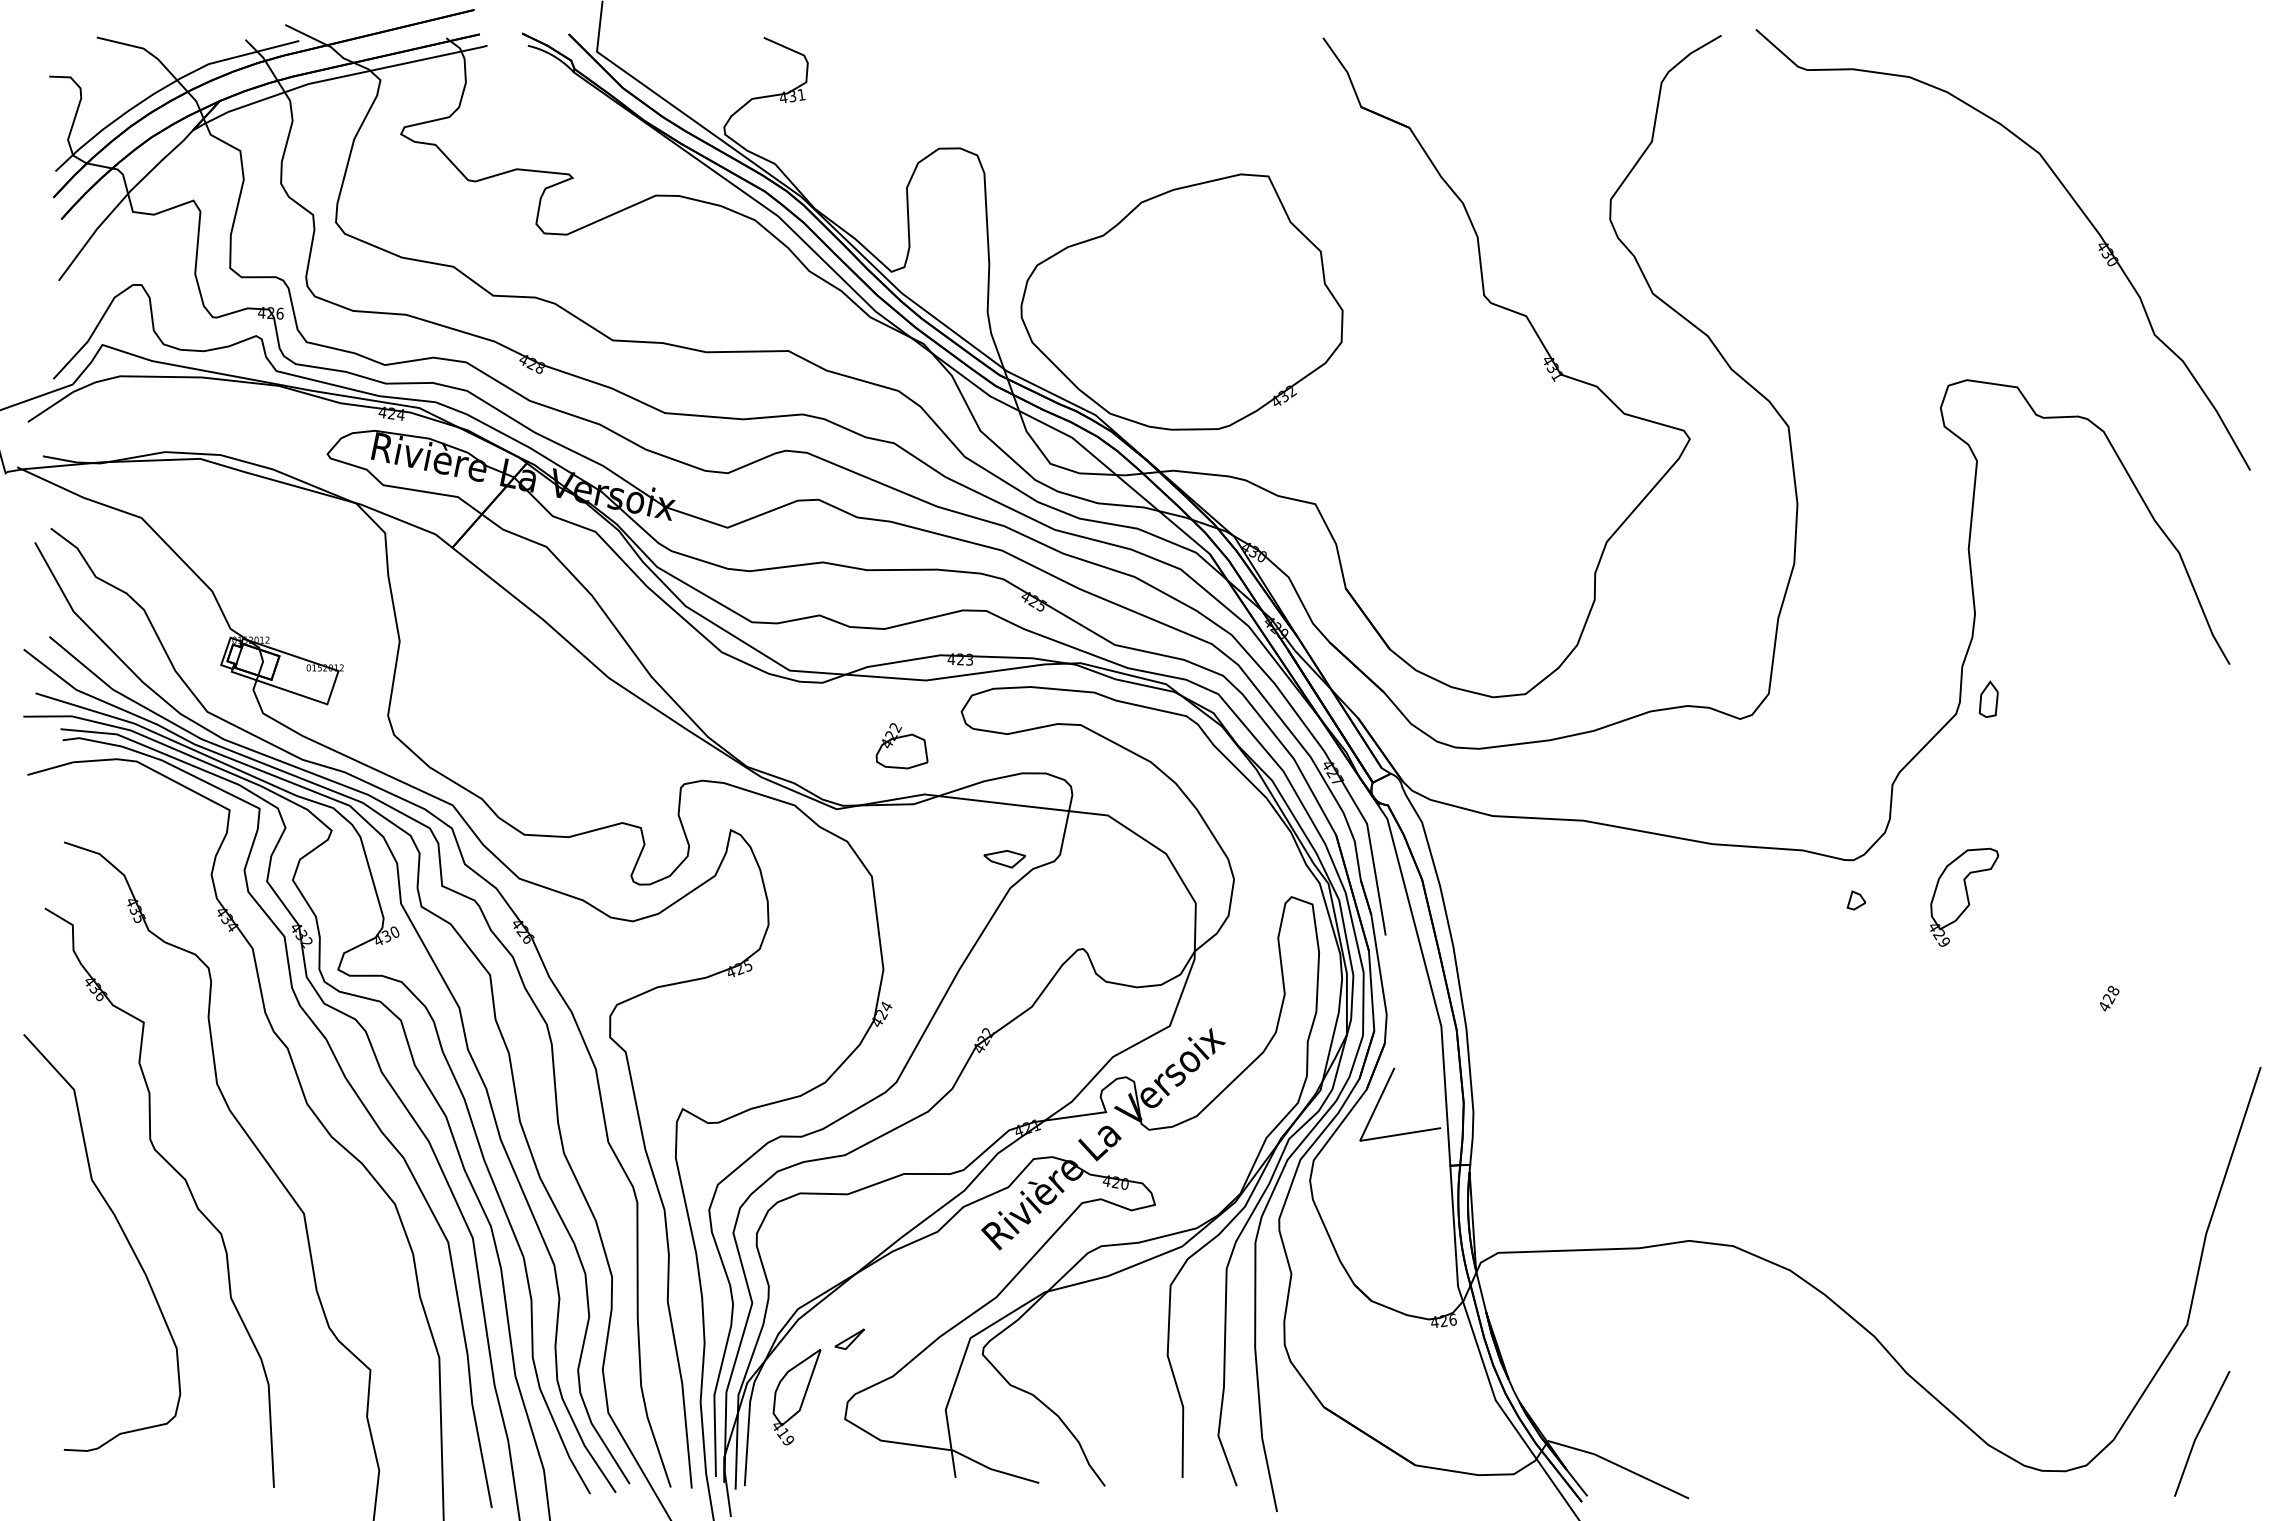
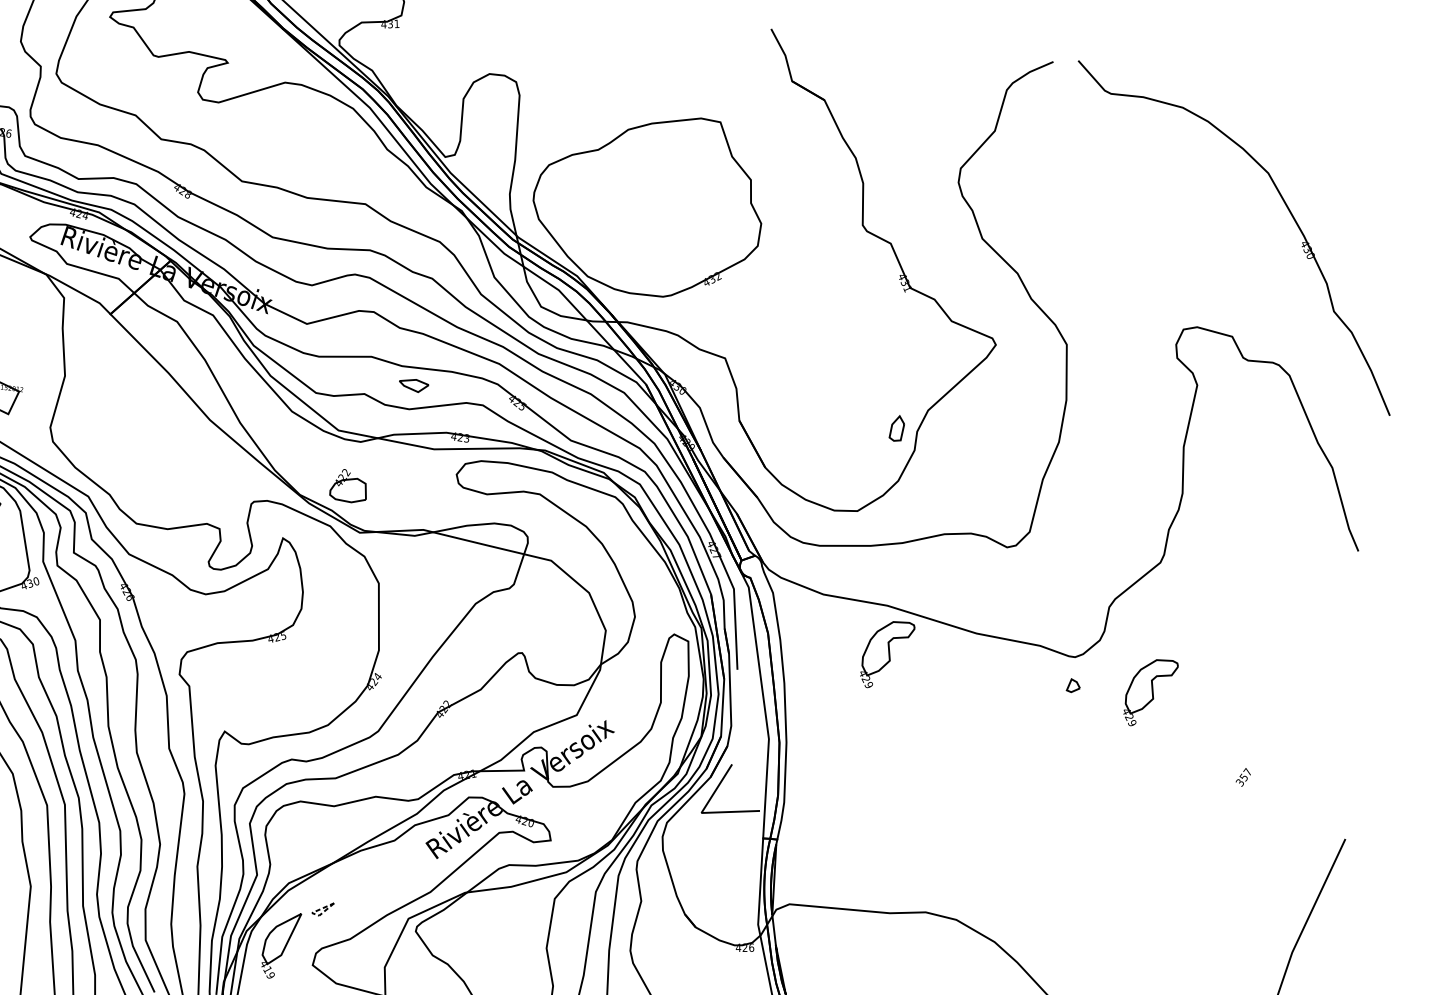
part: (1988, 698) -> (897, 427), moved
part: (901, 746) -> (348, 486), moved
part: (1004, 859) -> (413, 385), moved
part: (1591, 888) -> (887, 654), added
text: (2108, 998) -> (1243, 777), 428 -> 357
line: (837, 1347) -> (313, 913), solid -> dashed

